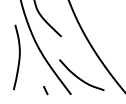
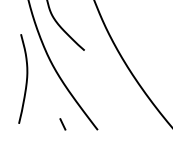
curve: (78, 76) -> (107, 105), removed

